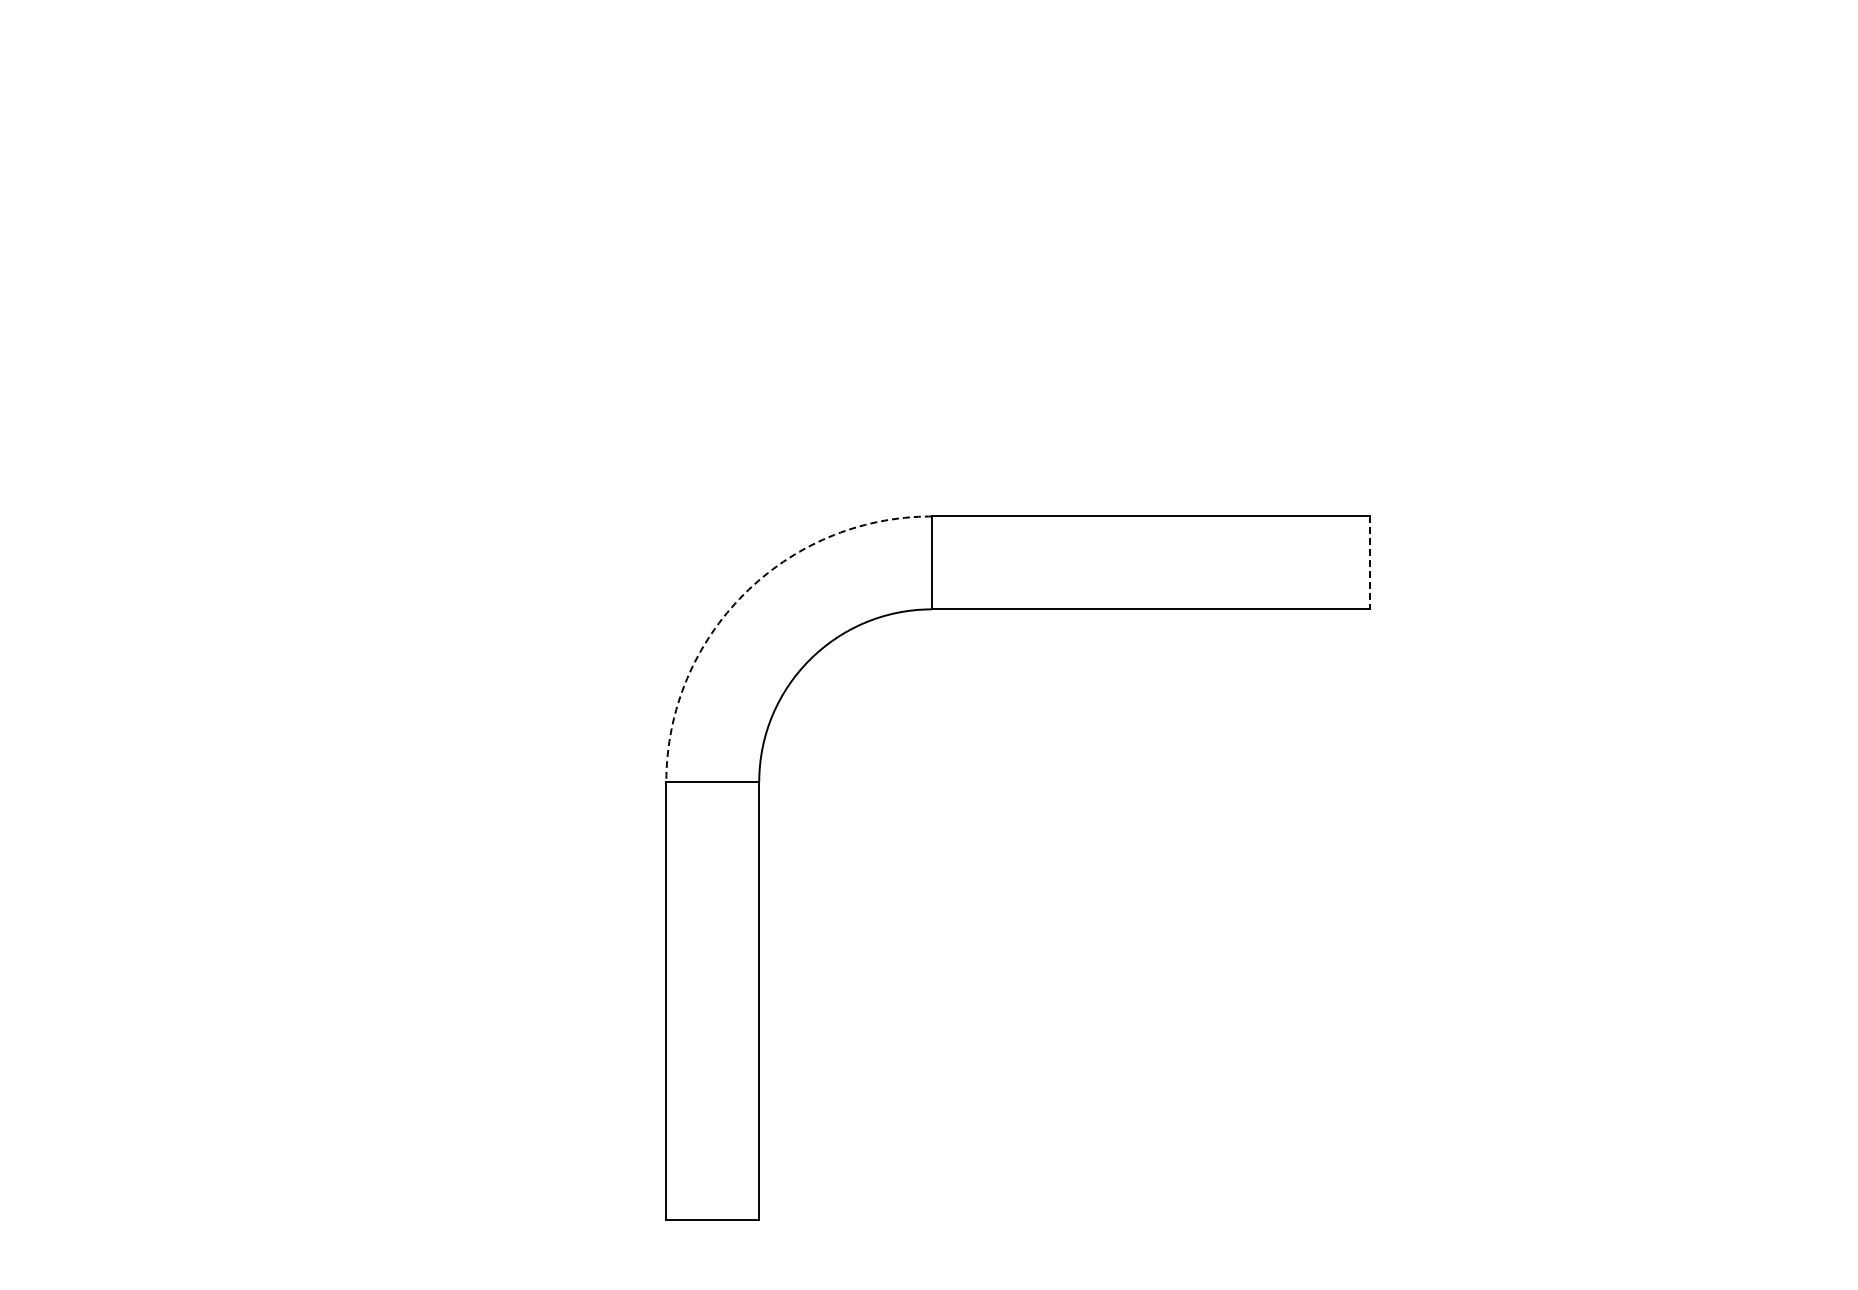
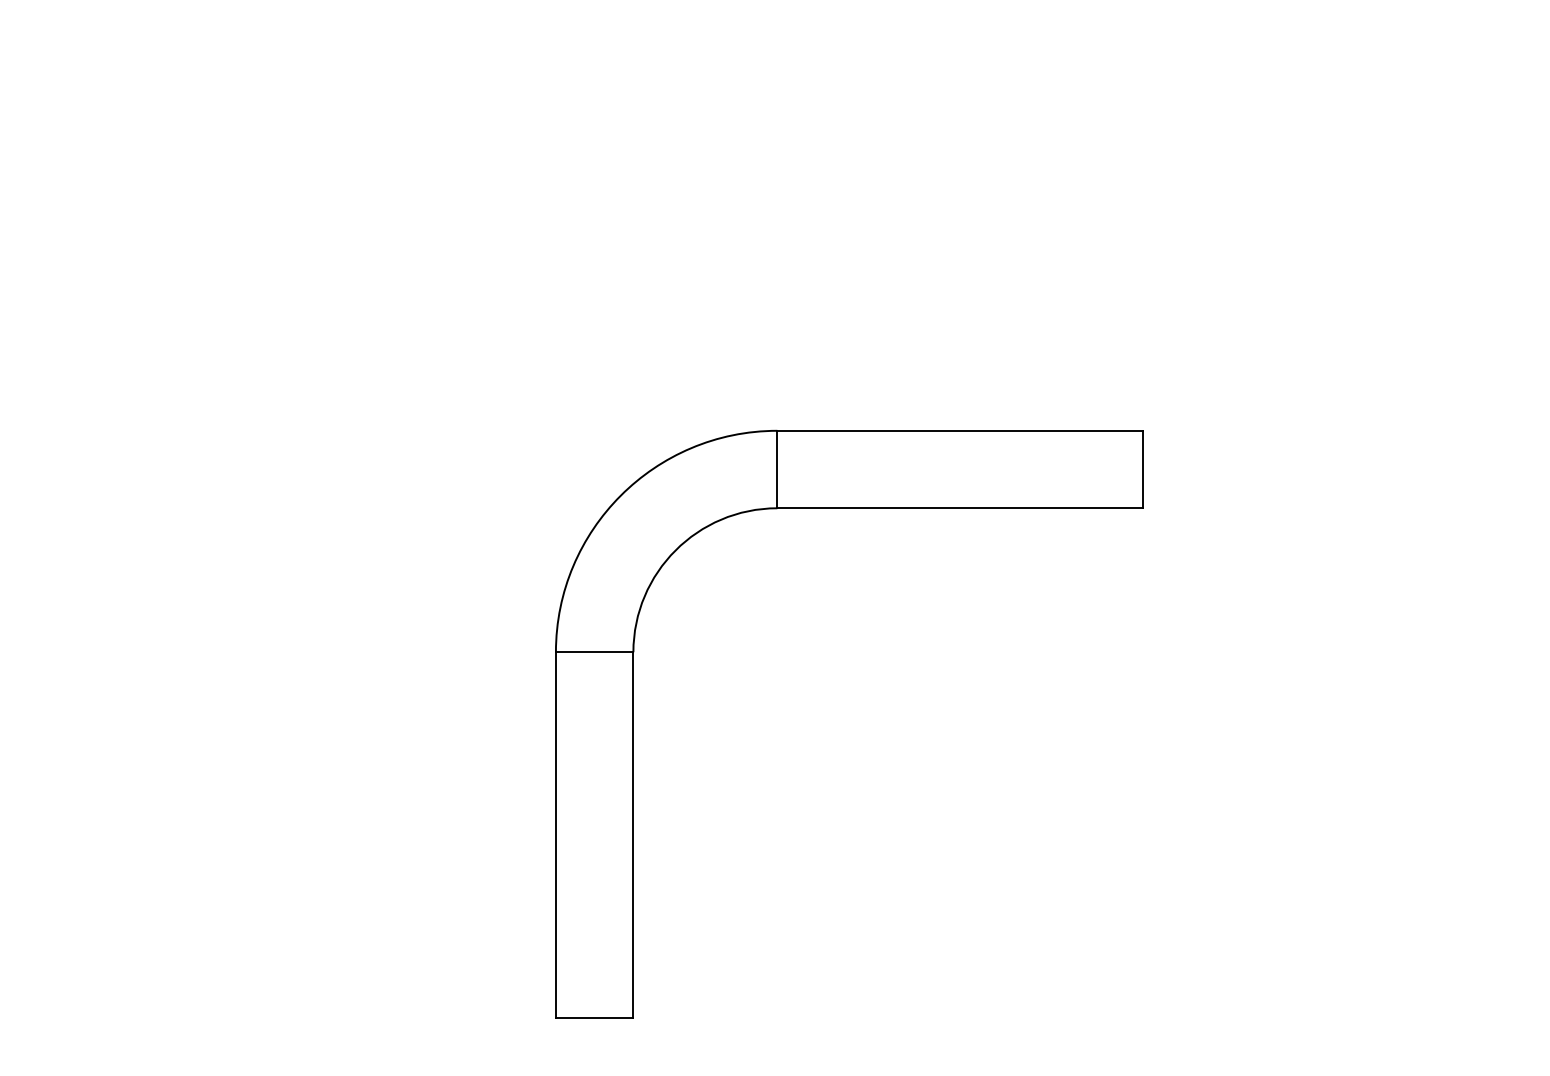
line: (1370, 563) -> (1143, 470), dashed -> solid
arc: (744, 594) -> (621, 495), dashed -> solid

